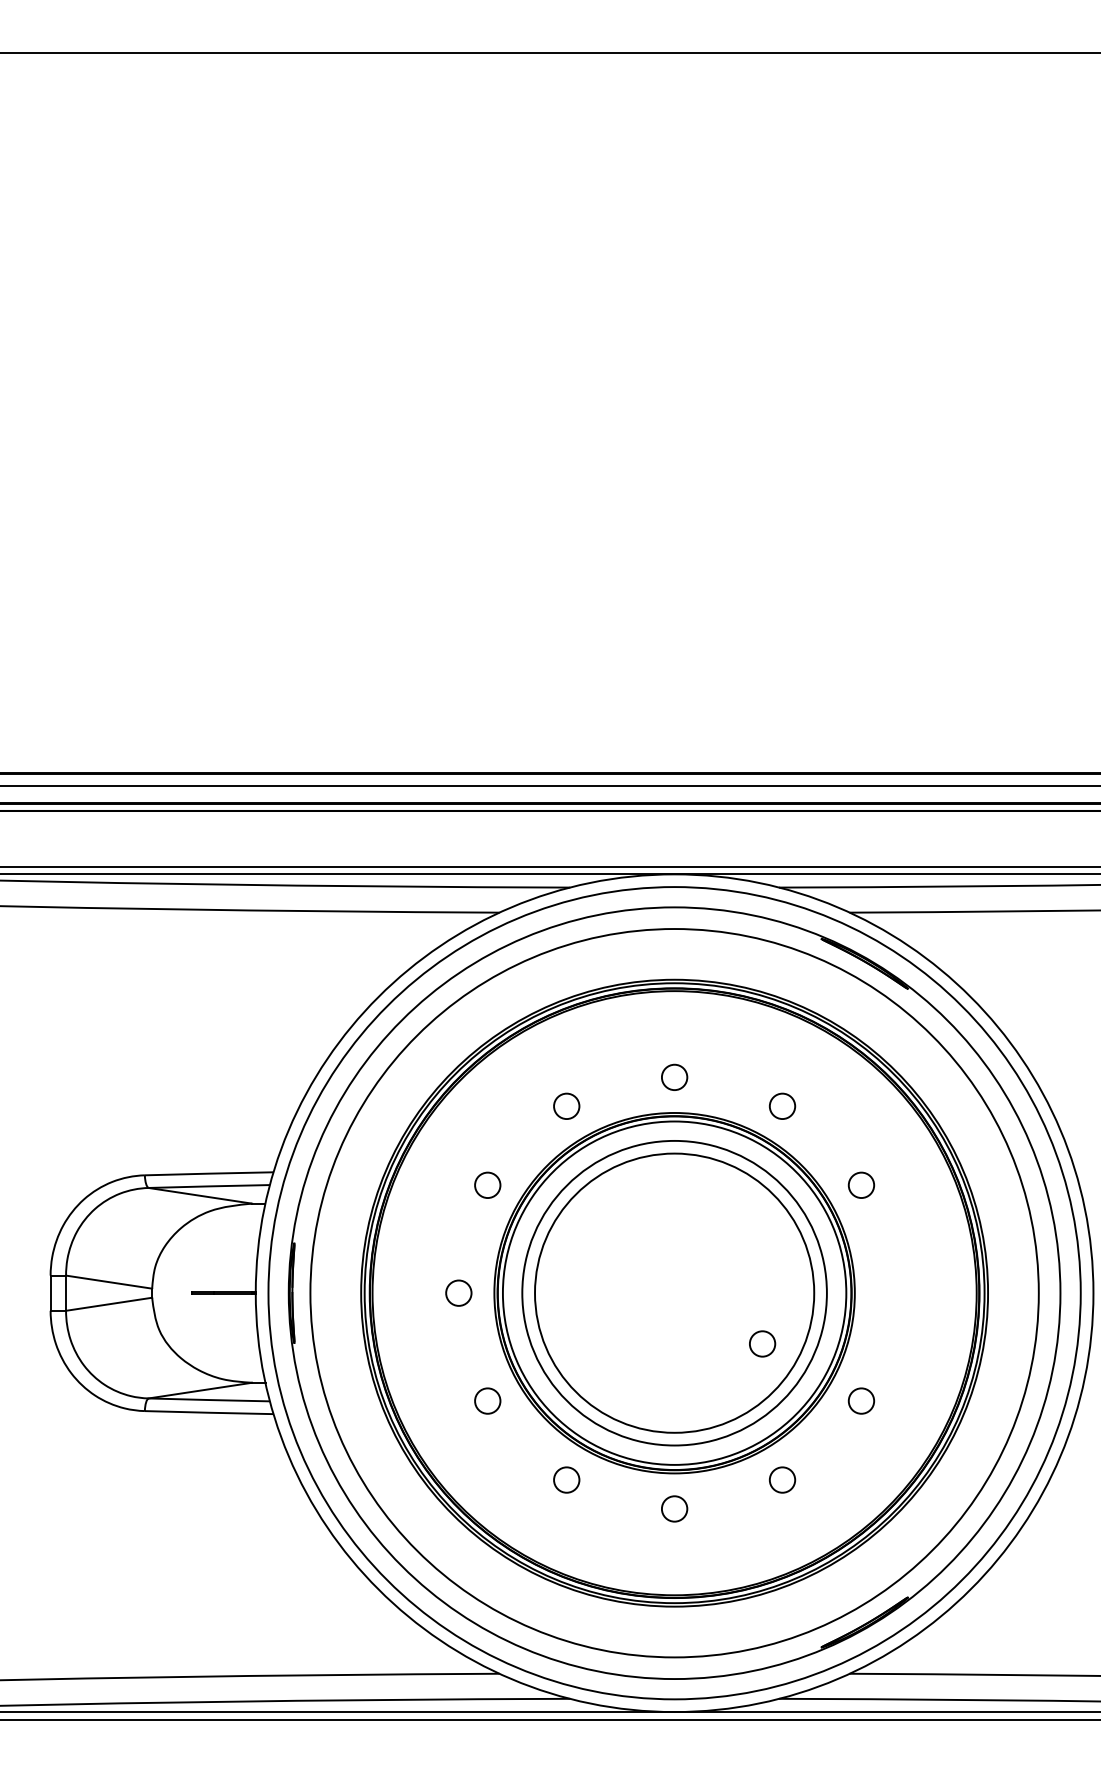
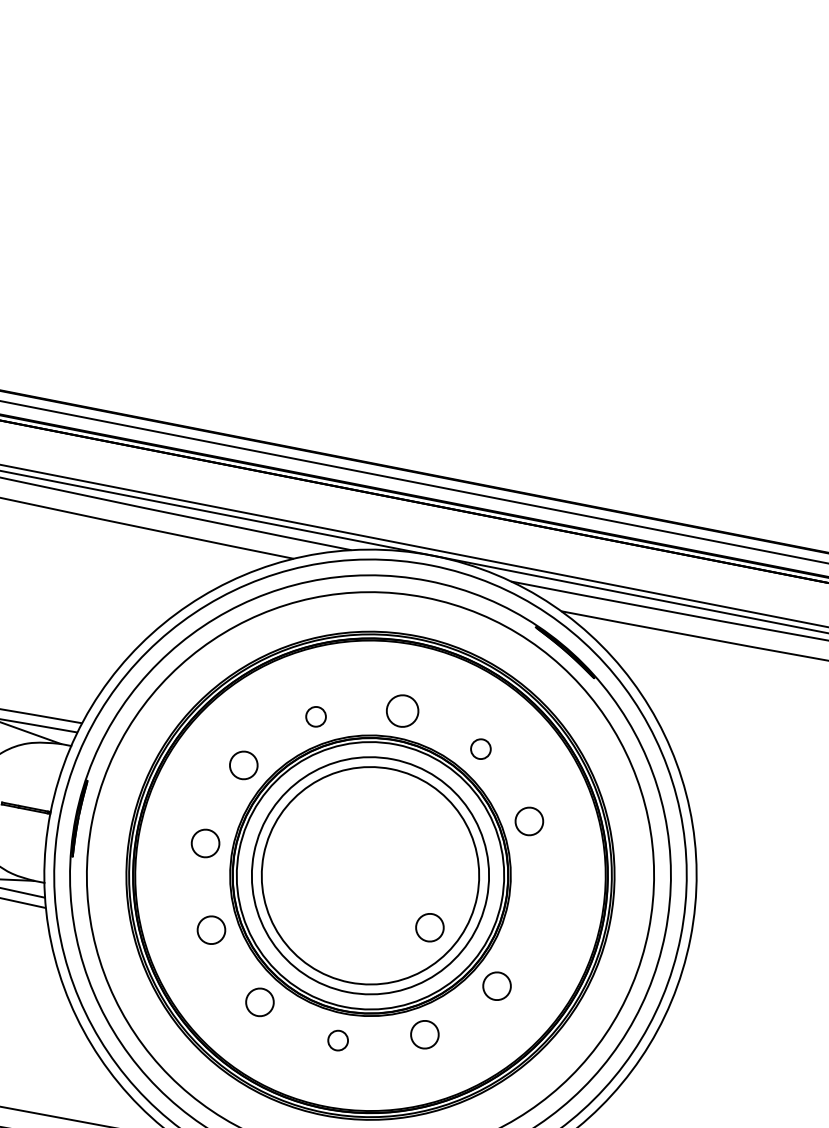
circle: (674, 1076) -> (402, 710), size x1.6
circle: (487, 1184) -> (243, 764), size x1.4
circle: (861, 1184) -> (529, 820), size x1.4
circle: (458, 1292) -> (205, 842), size x1.4
circle: (762, 1343) -> (430, 927), size x1.4
circle: (487, 1400) -> (211, 929), size x1.4
circle: (861, 1400) -> (497, 985), size x1.4
circle: (566, 1479) -> (259, 1001), size x1.4
circle: (782, 1479) -> (424, 1034), size x1.4

